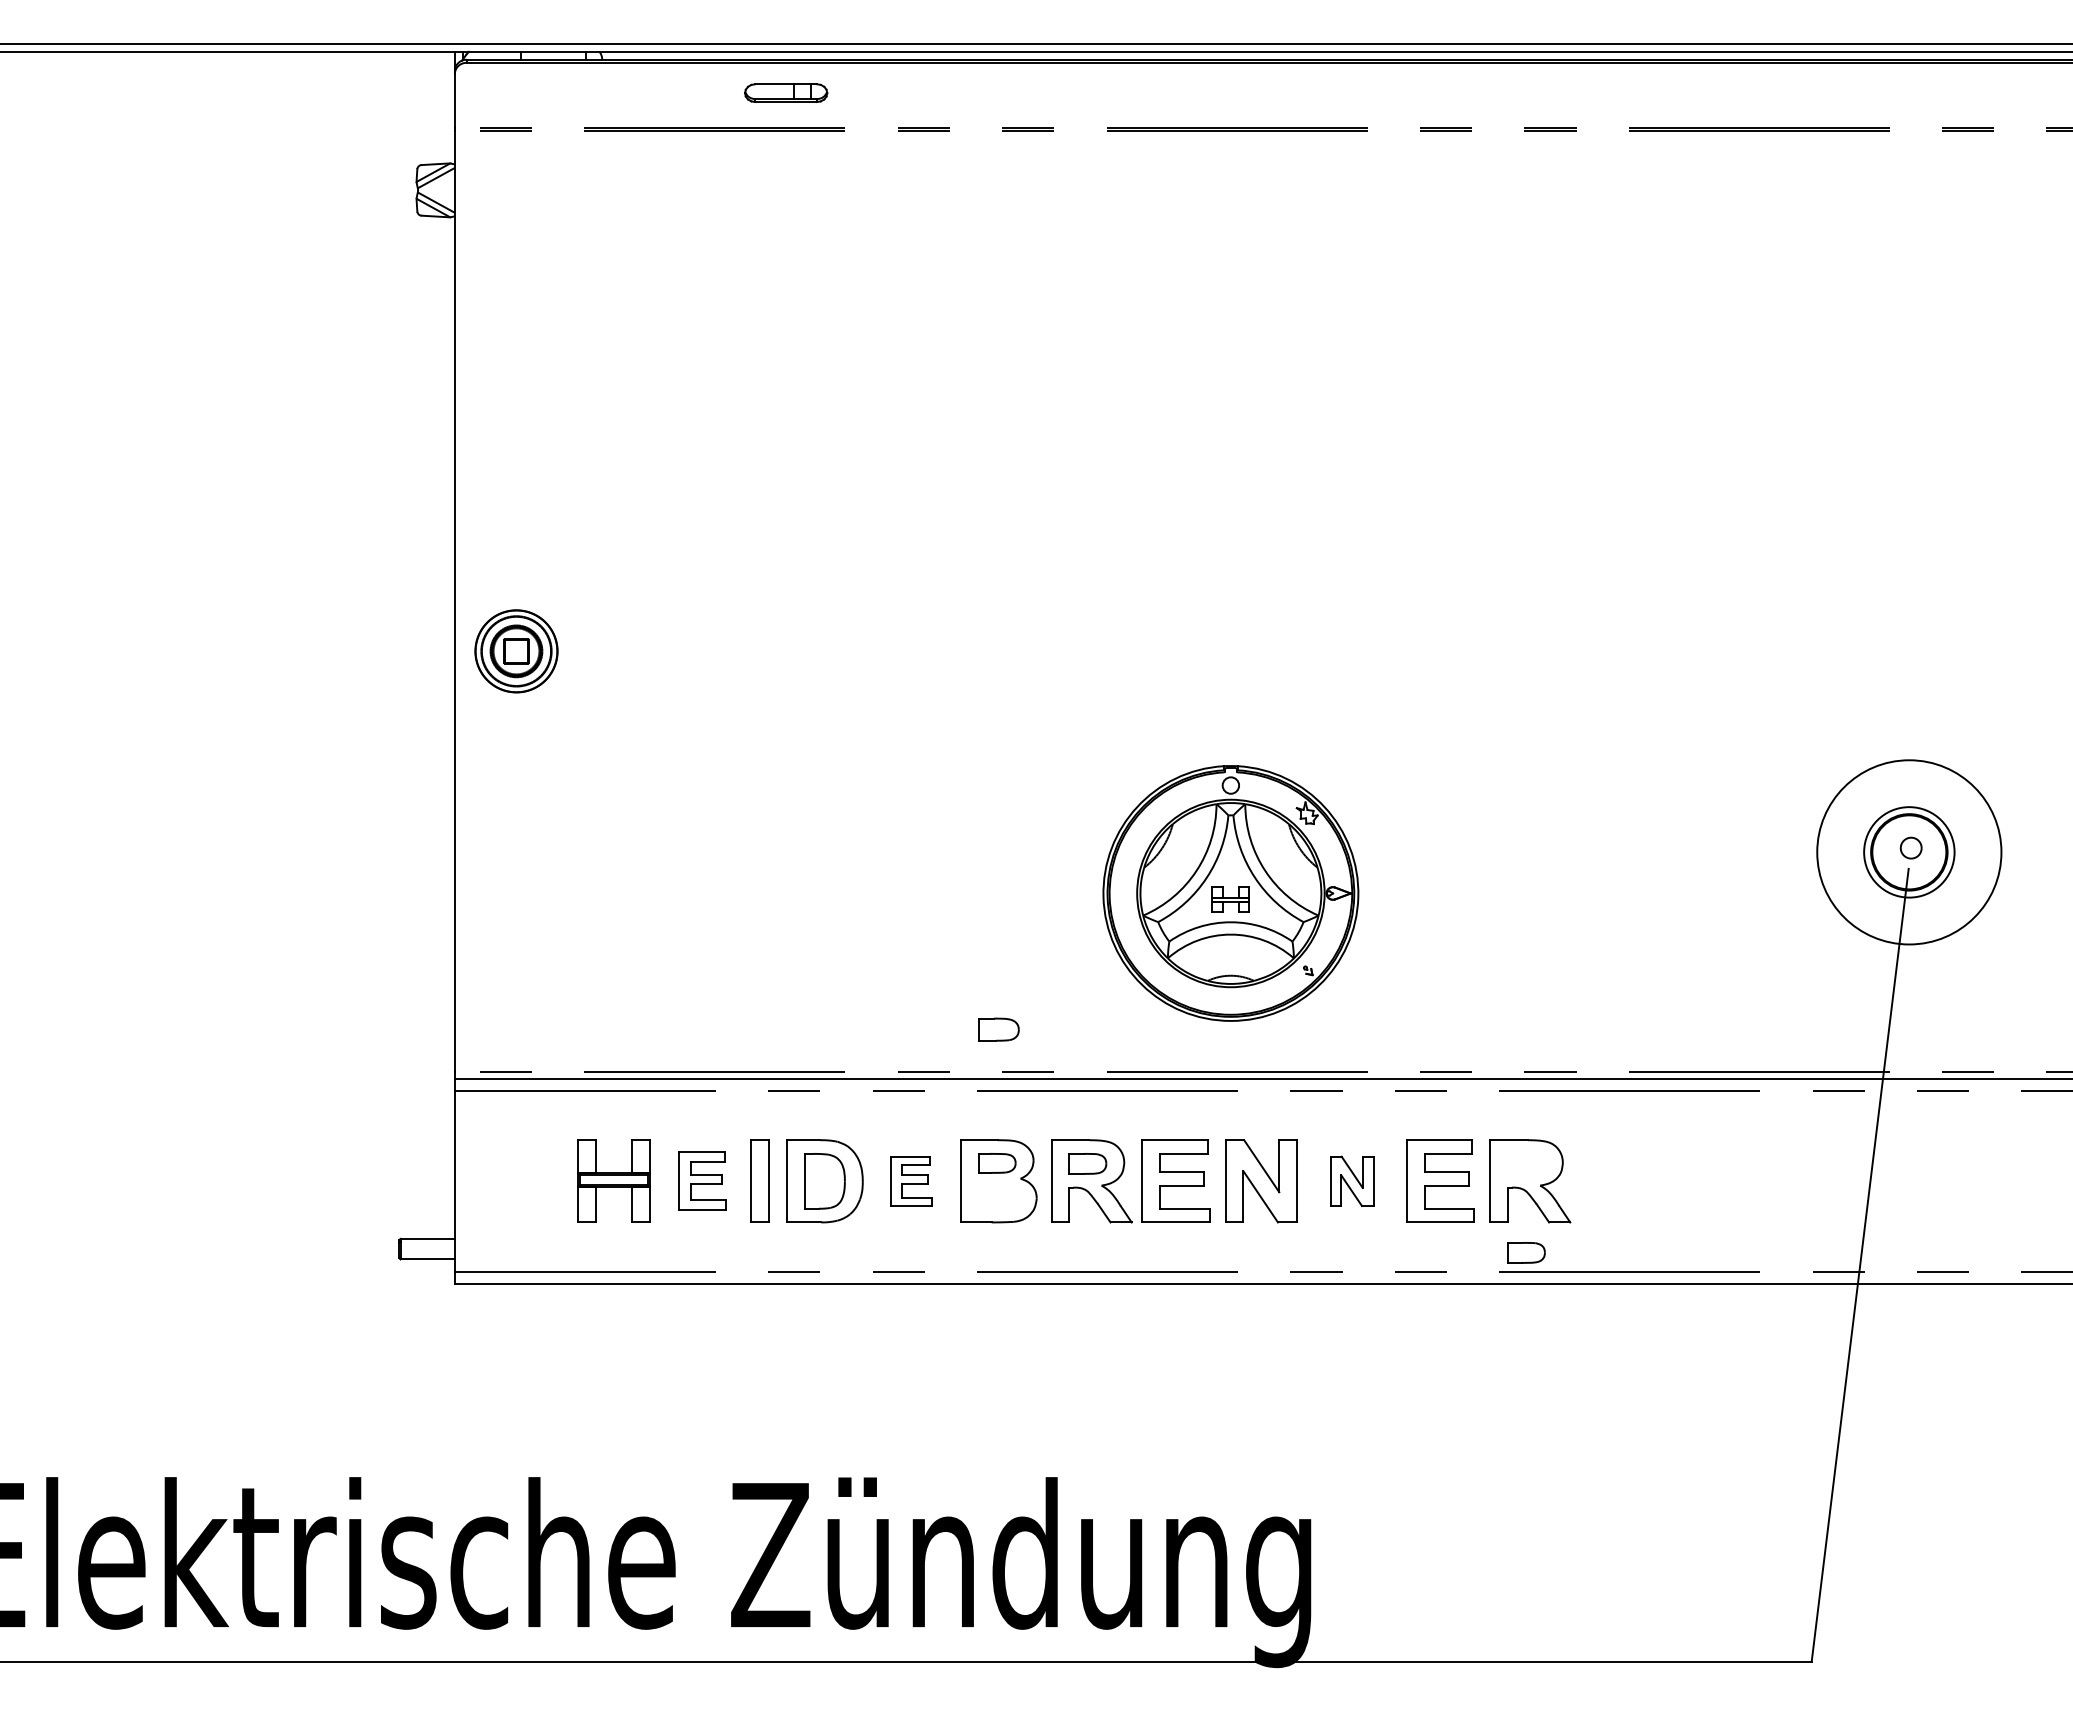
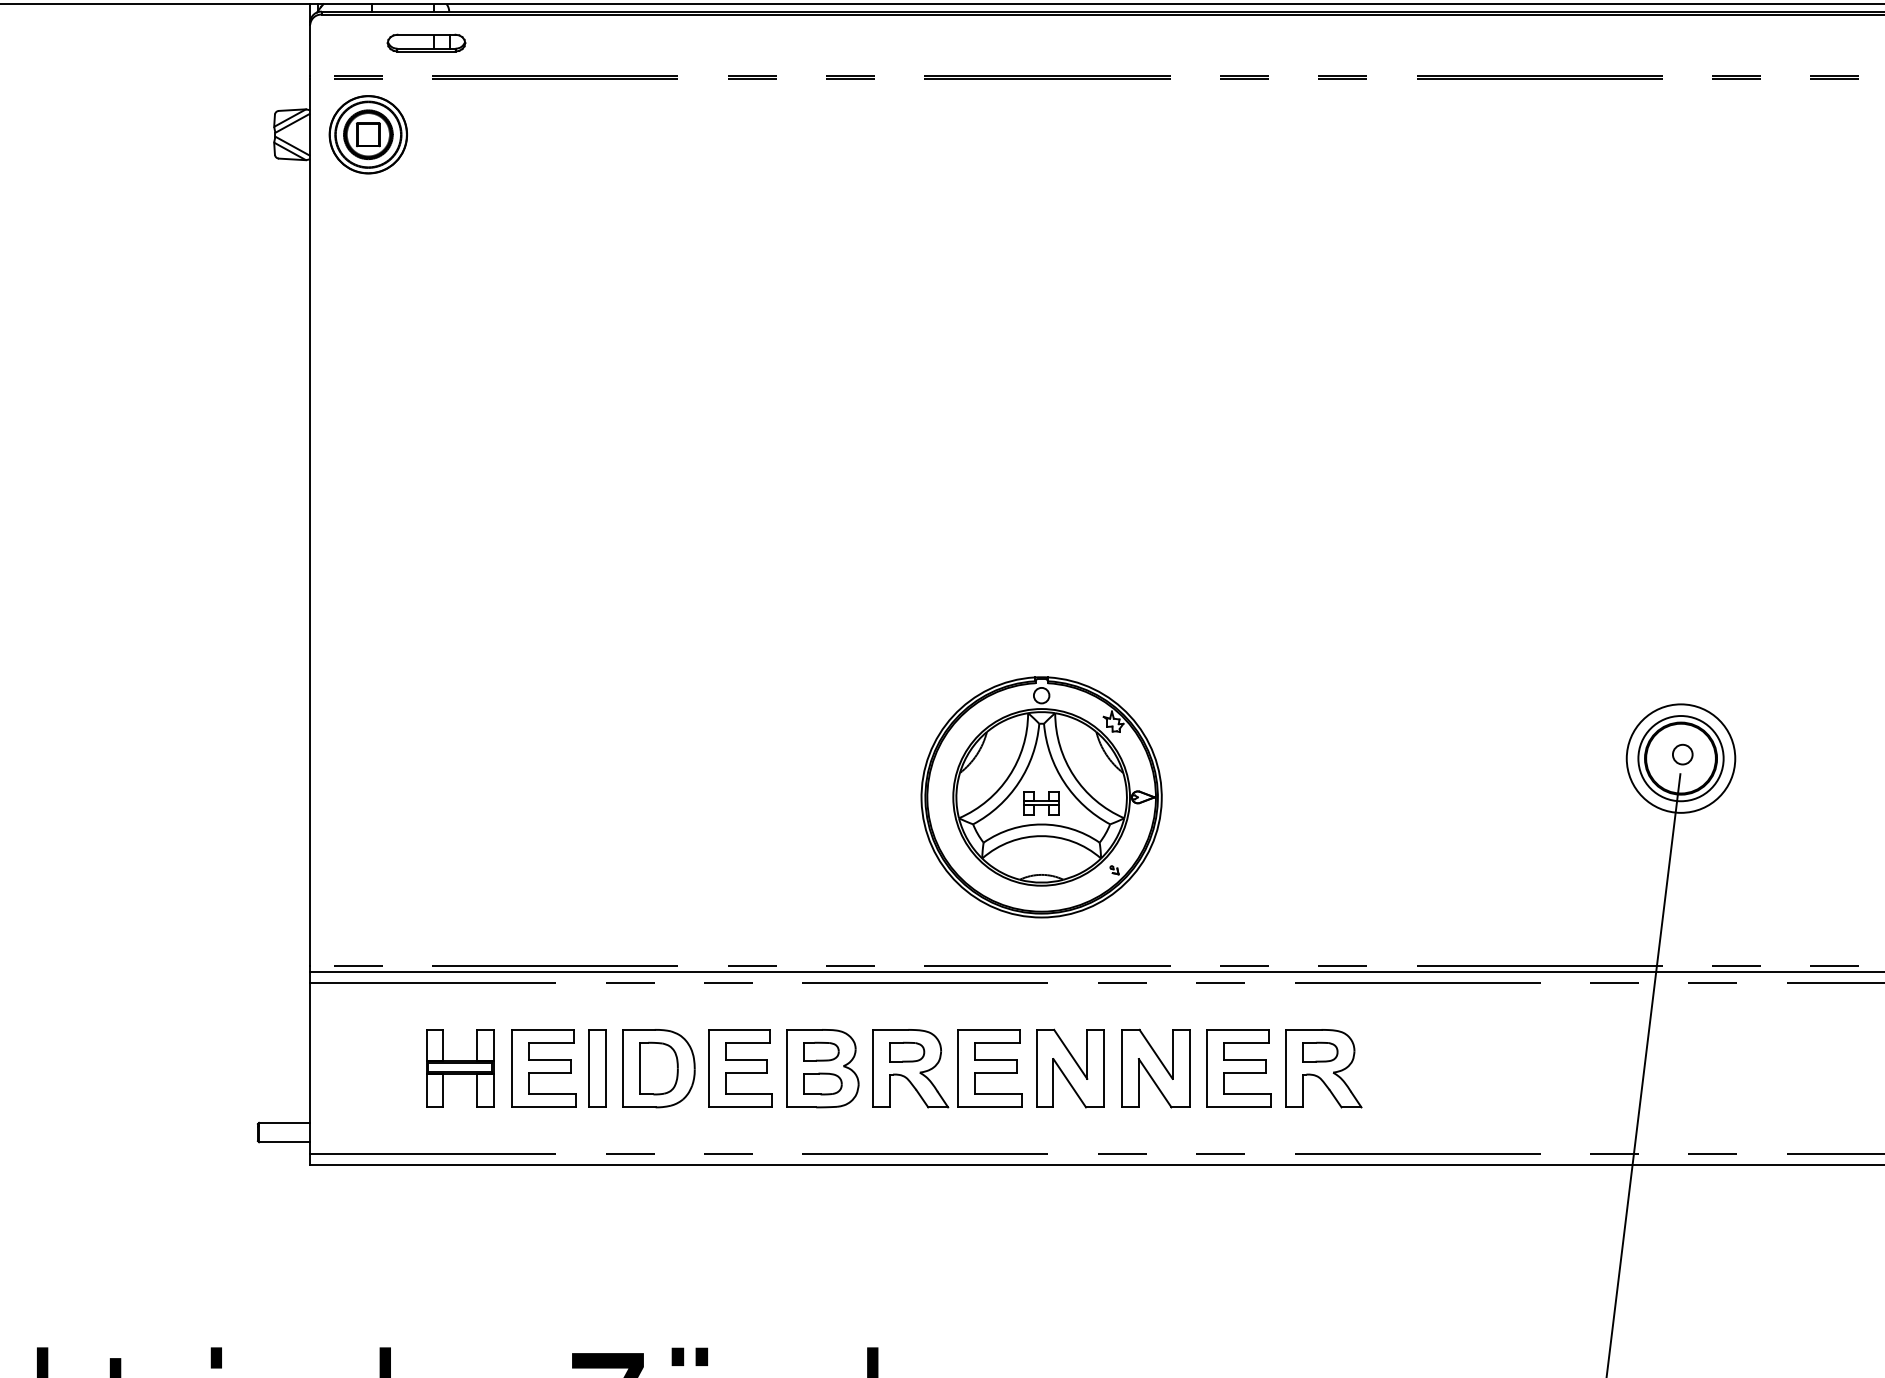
part: (786, 92) -> (426, 42), moved
part: (516, 651) -> (368, 134), moved
circle: (1908, 851) -> (1680, 757), size x0.62
part: (998, 1029) -> (822, 1083), moved
part: (702, 1180) -> (543, 1067), size x1.43
part: (911, 1180) -> (740, 1067), size x1.67
part: (1351, 1181) -> (1155, 1068), size x1.67
part: (1526, 1252) -> (1320, 1051), moved

